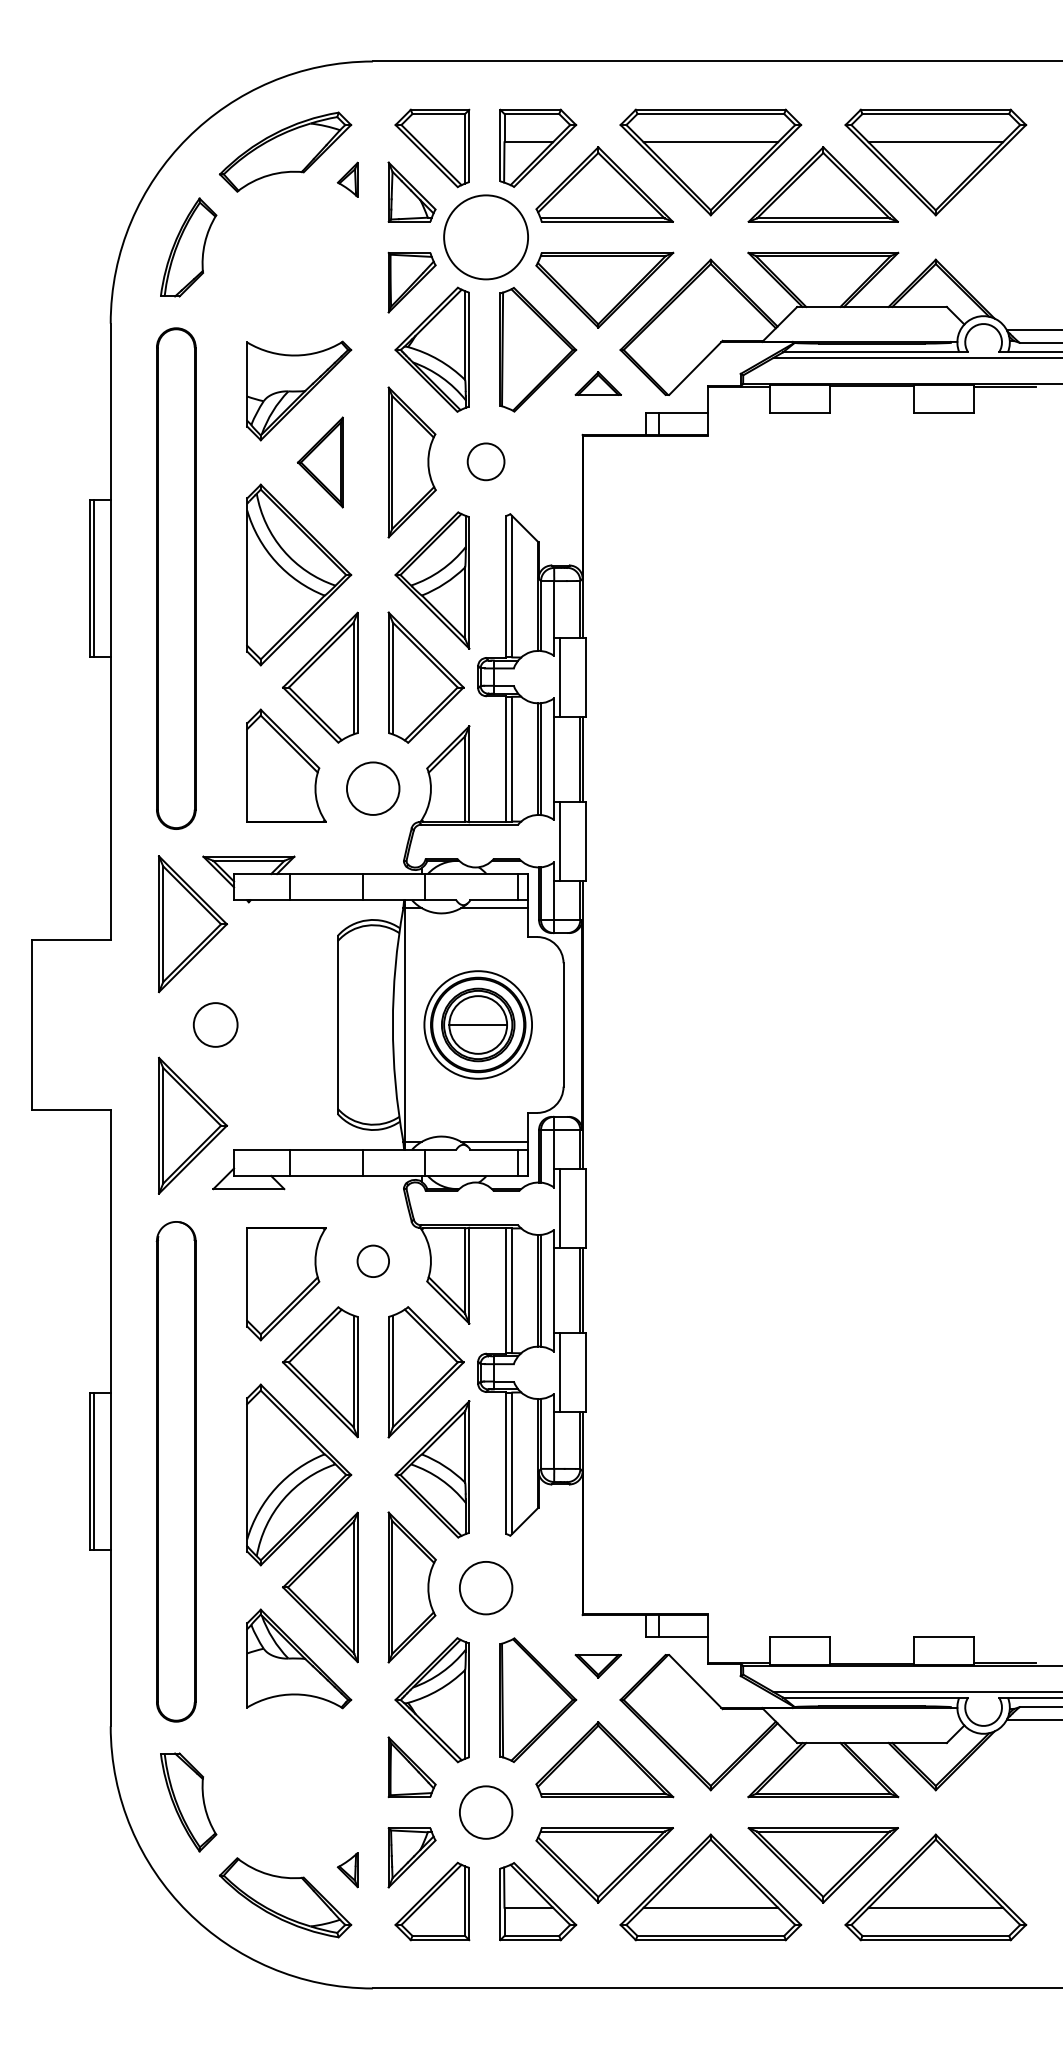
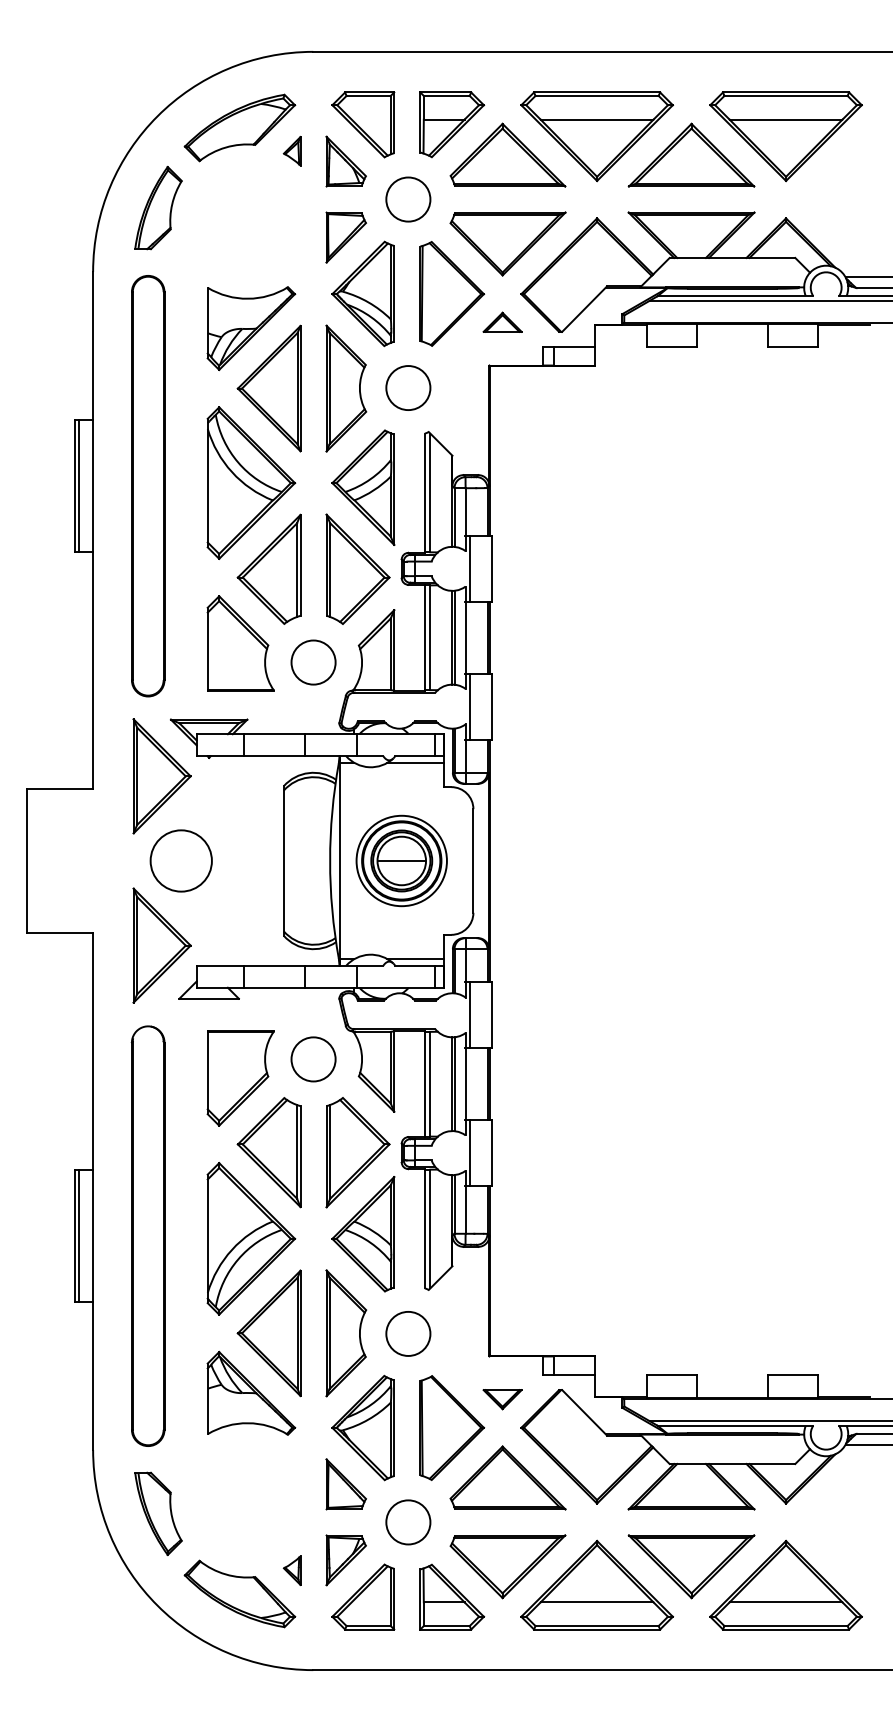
circle: (485, 237) -> (407, 199), size x0.62
circle: (485, 461) -> (407, 387), size x1.43
part: (320, 462) -> (269, 388), size x1.67
circle: (215, 1024) -> (181, 860), size x1.67
circle: (373, 1261) -> (313, 1059), size x1.67

